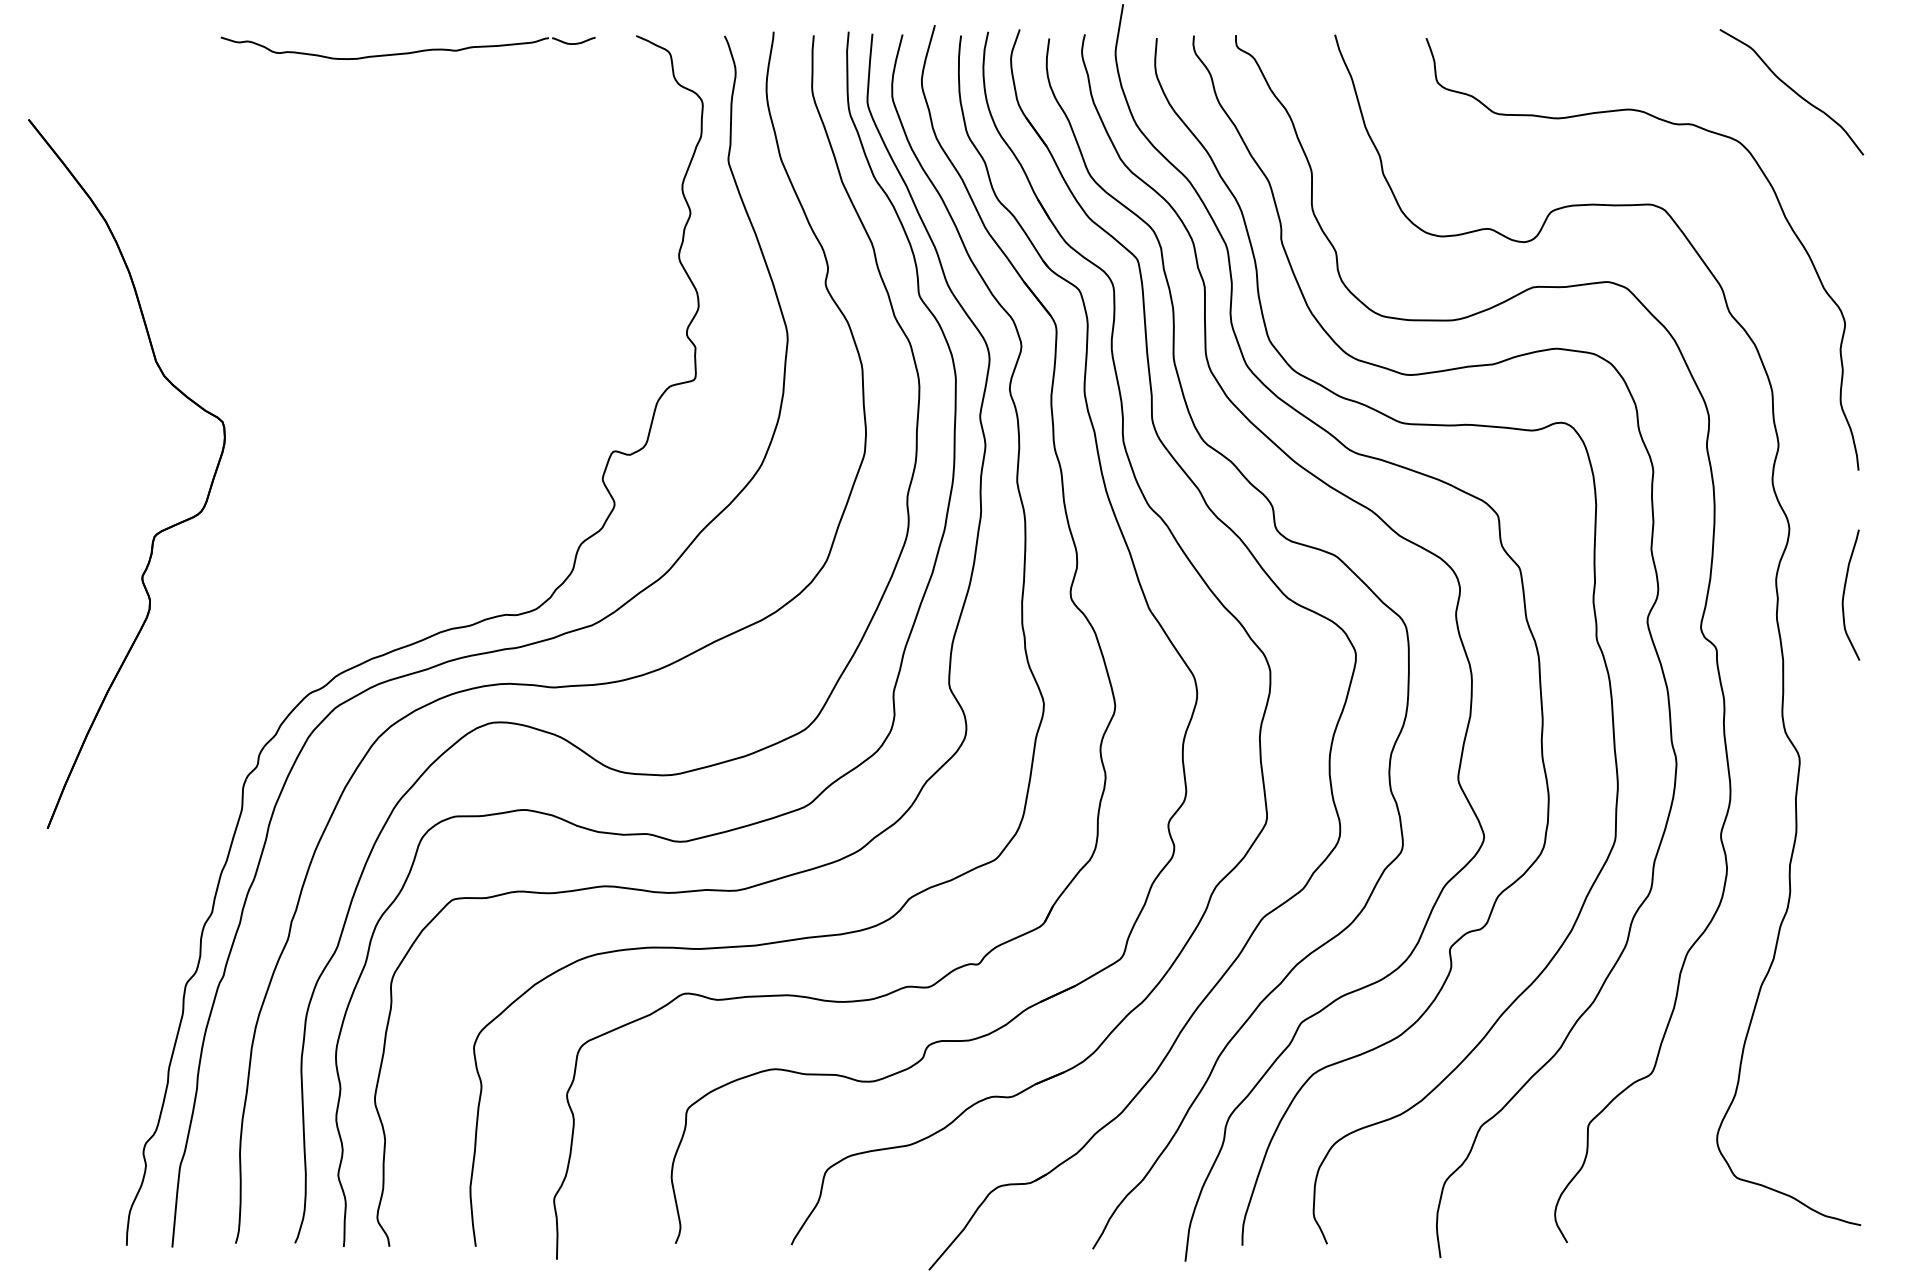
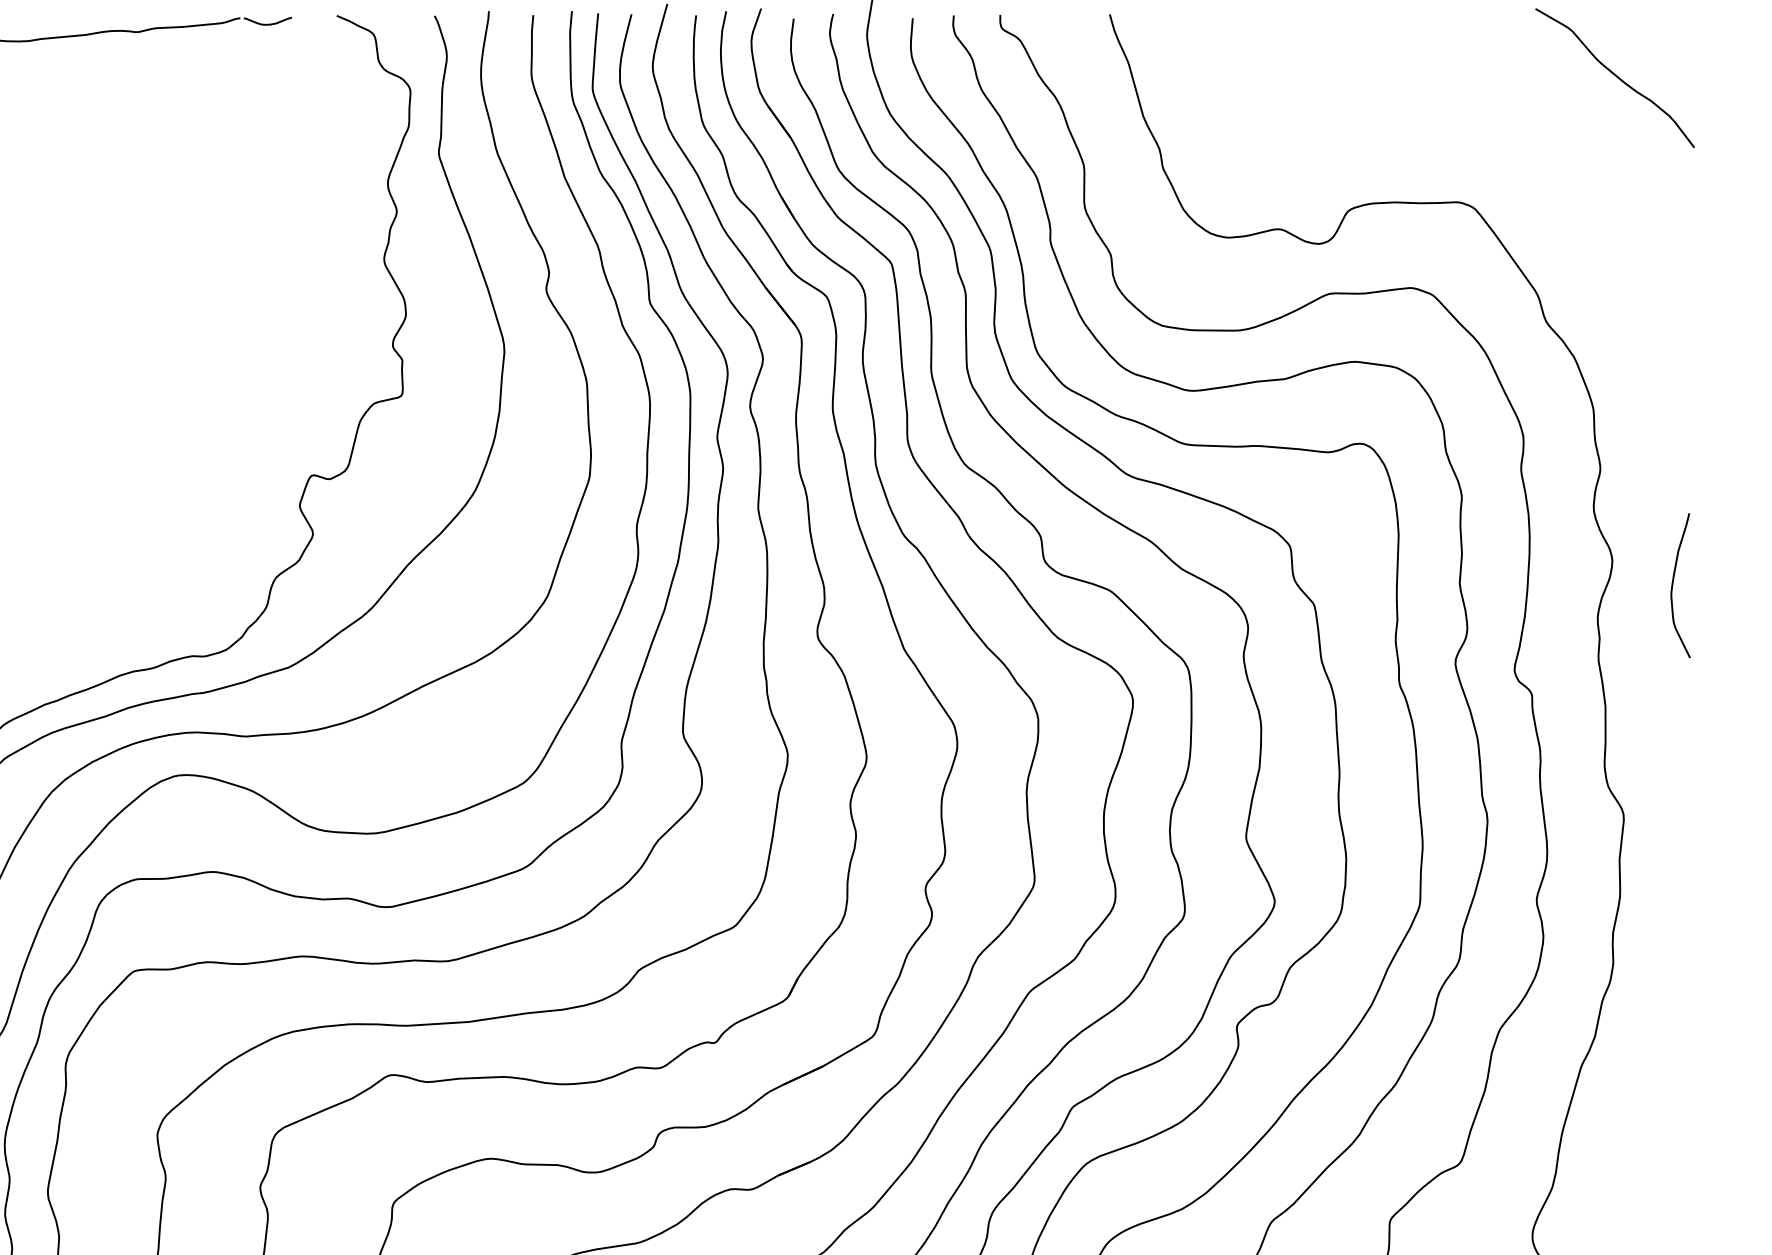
curve: (1672, 124) -> (1483, 113), removed
curve: (1844, 594) -> (1673, 584), moved

